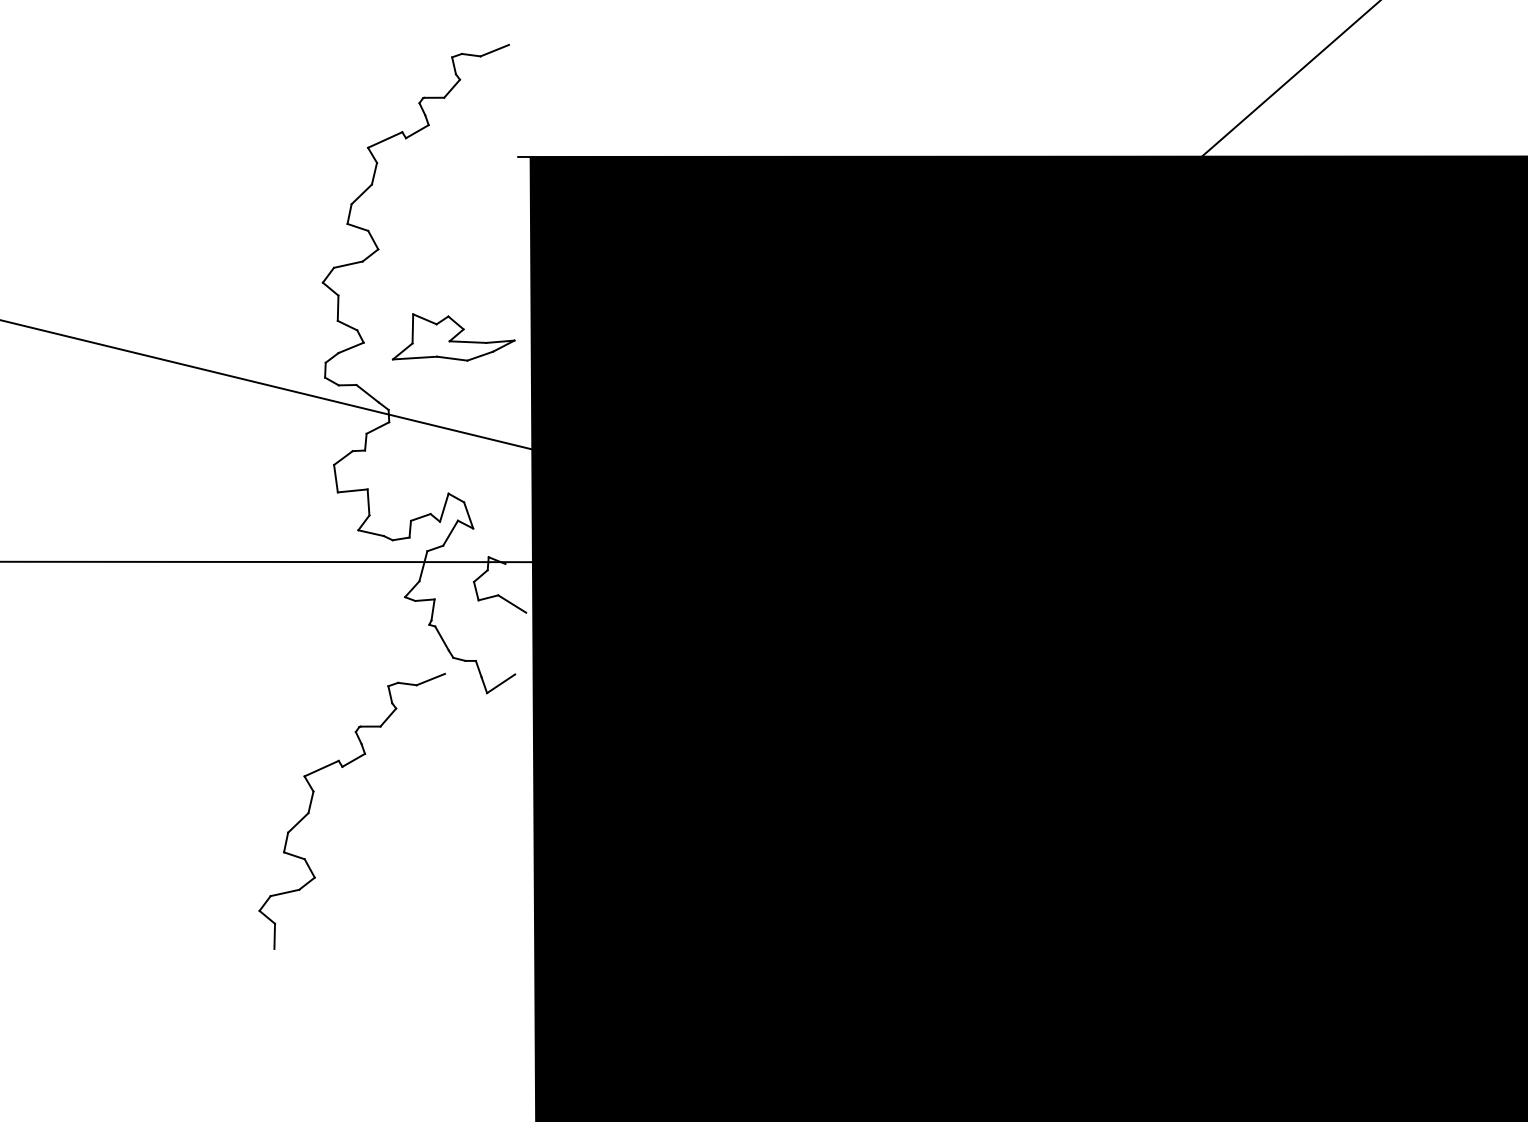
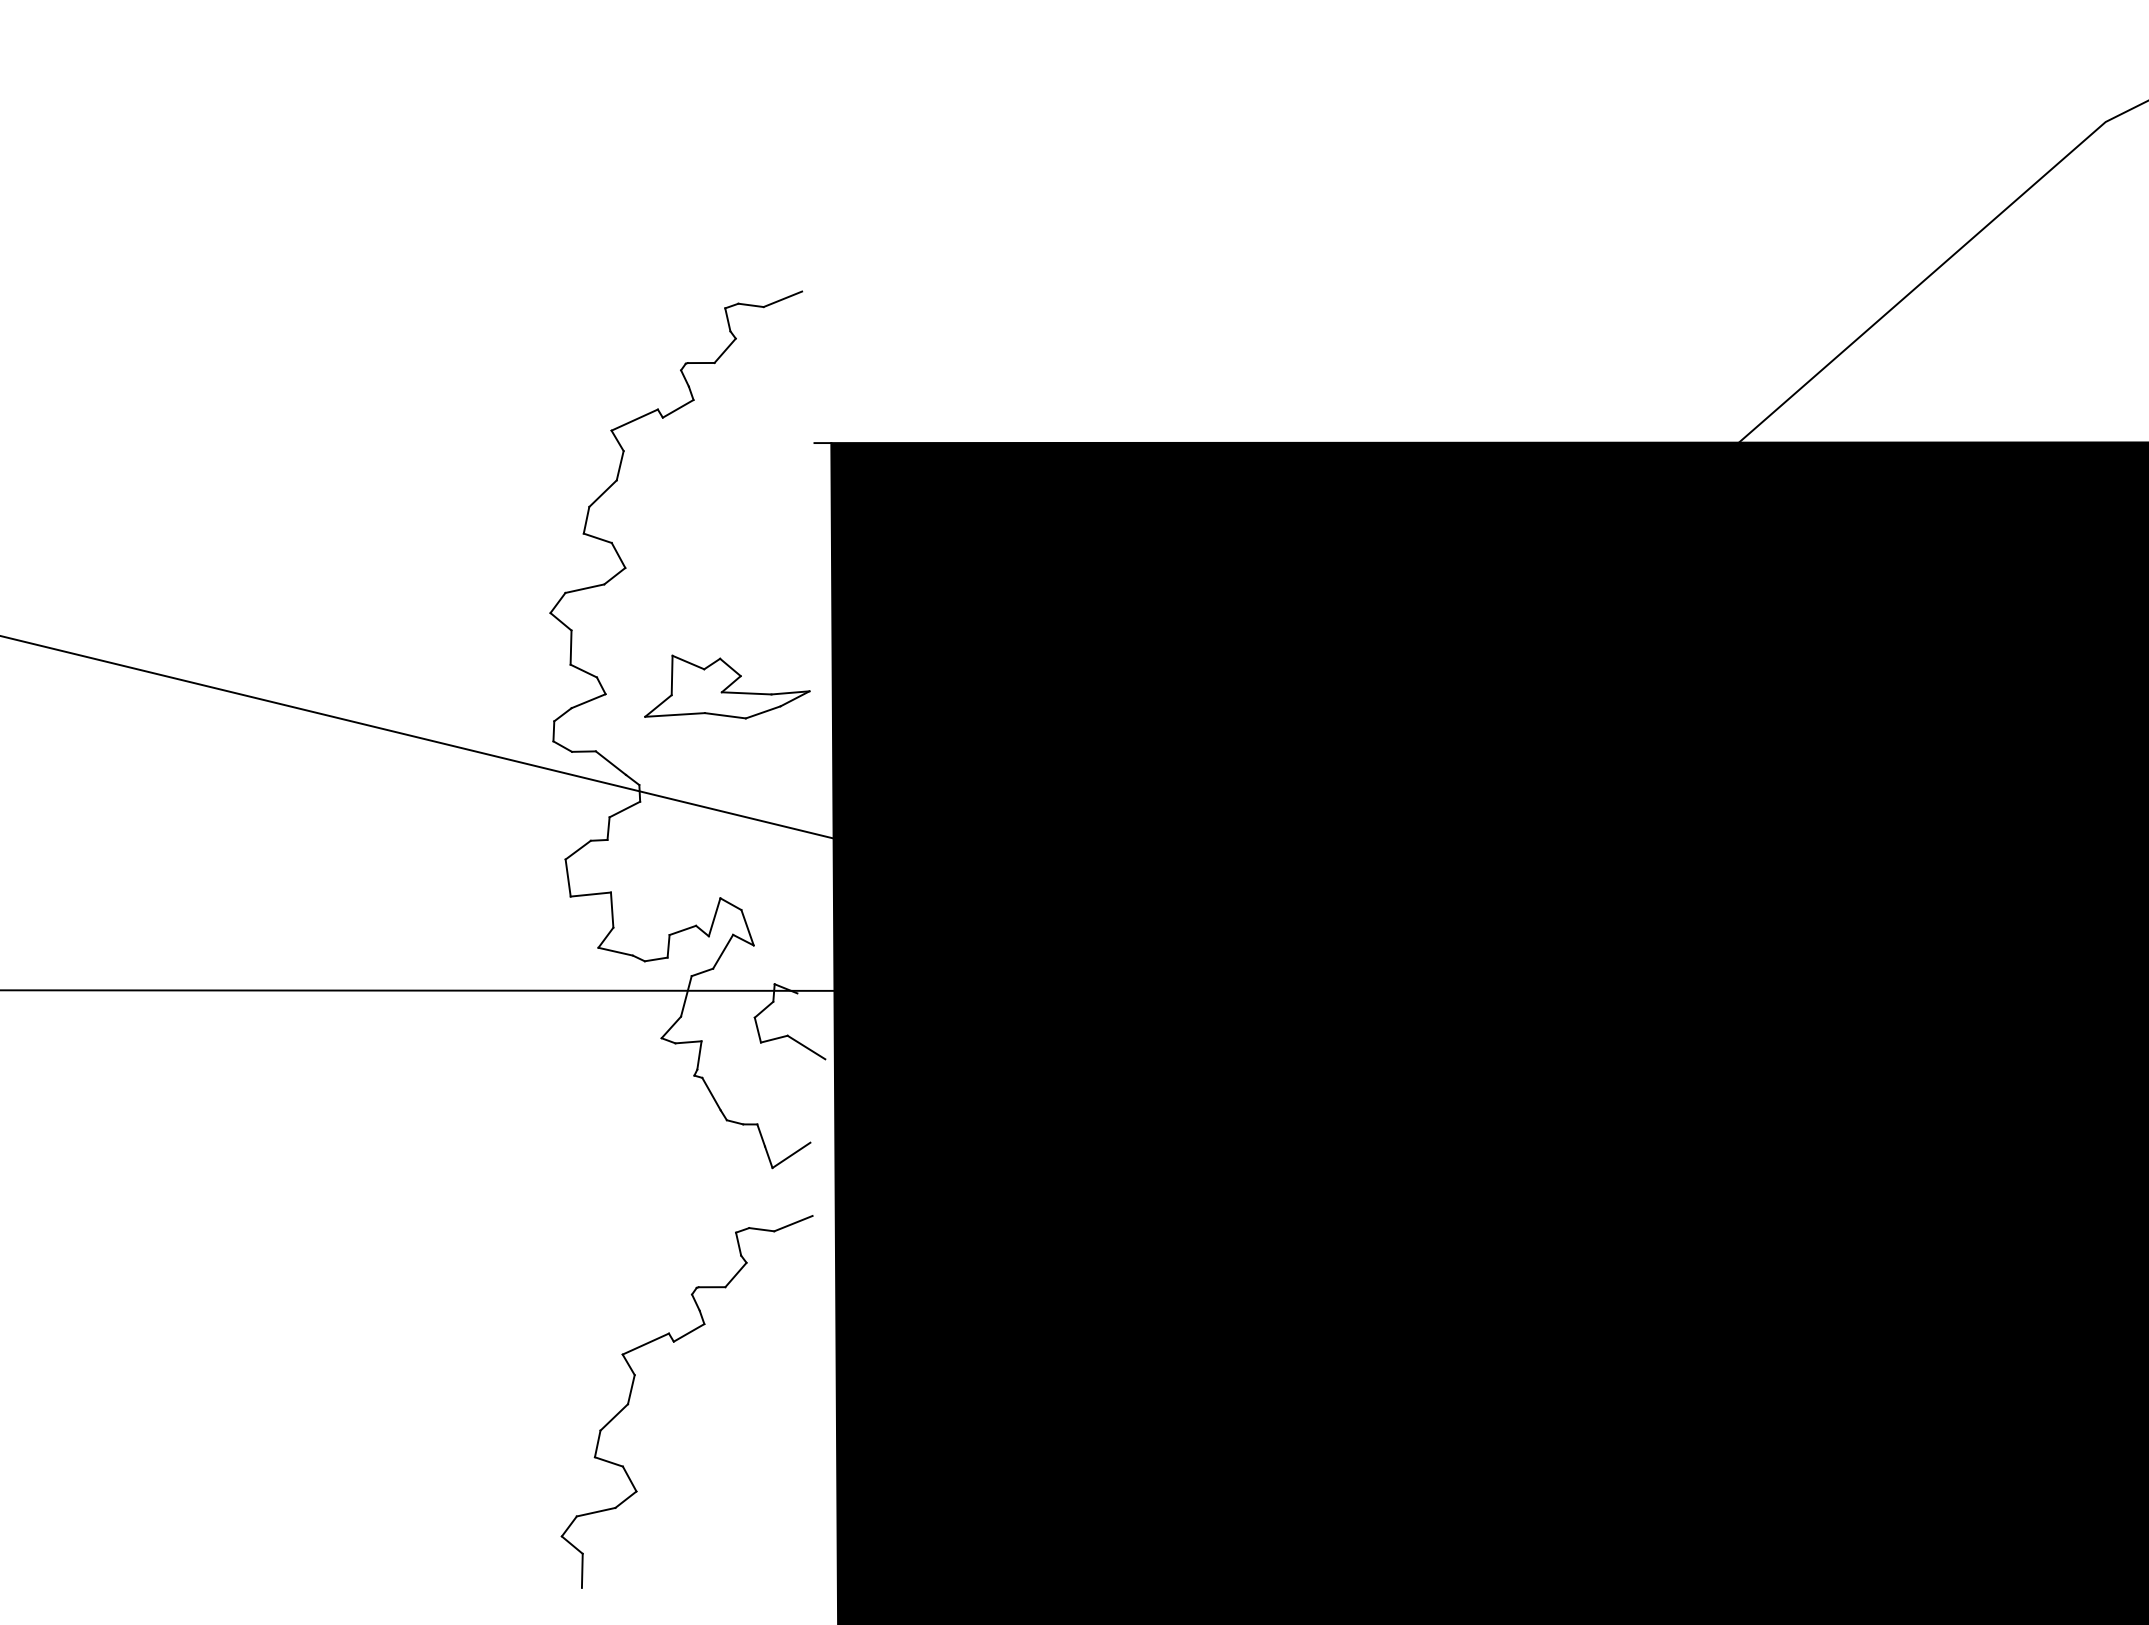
part: (311, 802) -> (632, 1390), moved

